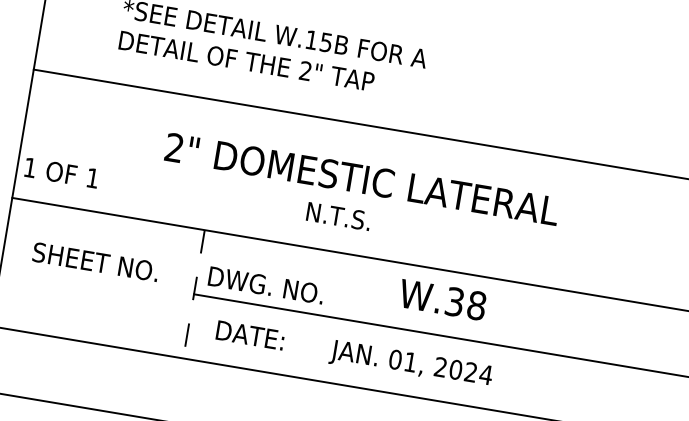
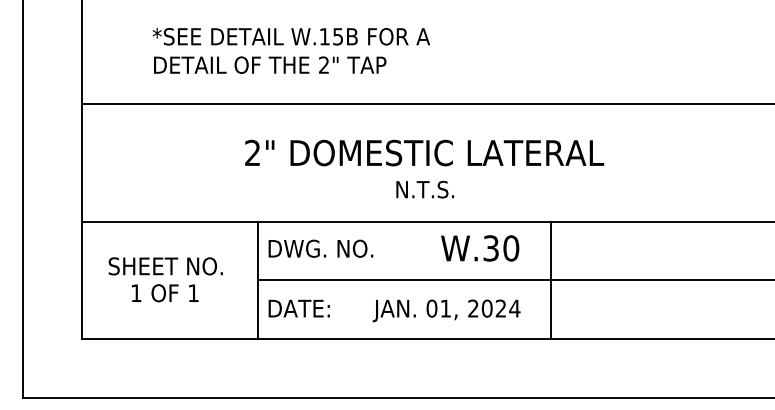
text: (62, 173) -> (165, 293), moved
text: (362, 178) -> (424, 152), moved
text: (338, 216) -> (424, 189), moved
text: (265, 285) -> (320, 248), moved
line: (193, 294) -> (257, 280), dashed -> solid
text: (477, 305) -> (511, 248), W.38 -> W.30
line: (514, 348) -> (551, 280), added
text: (354, 354) -> (394, 310), moved

